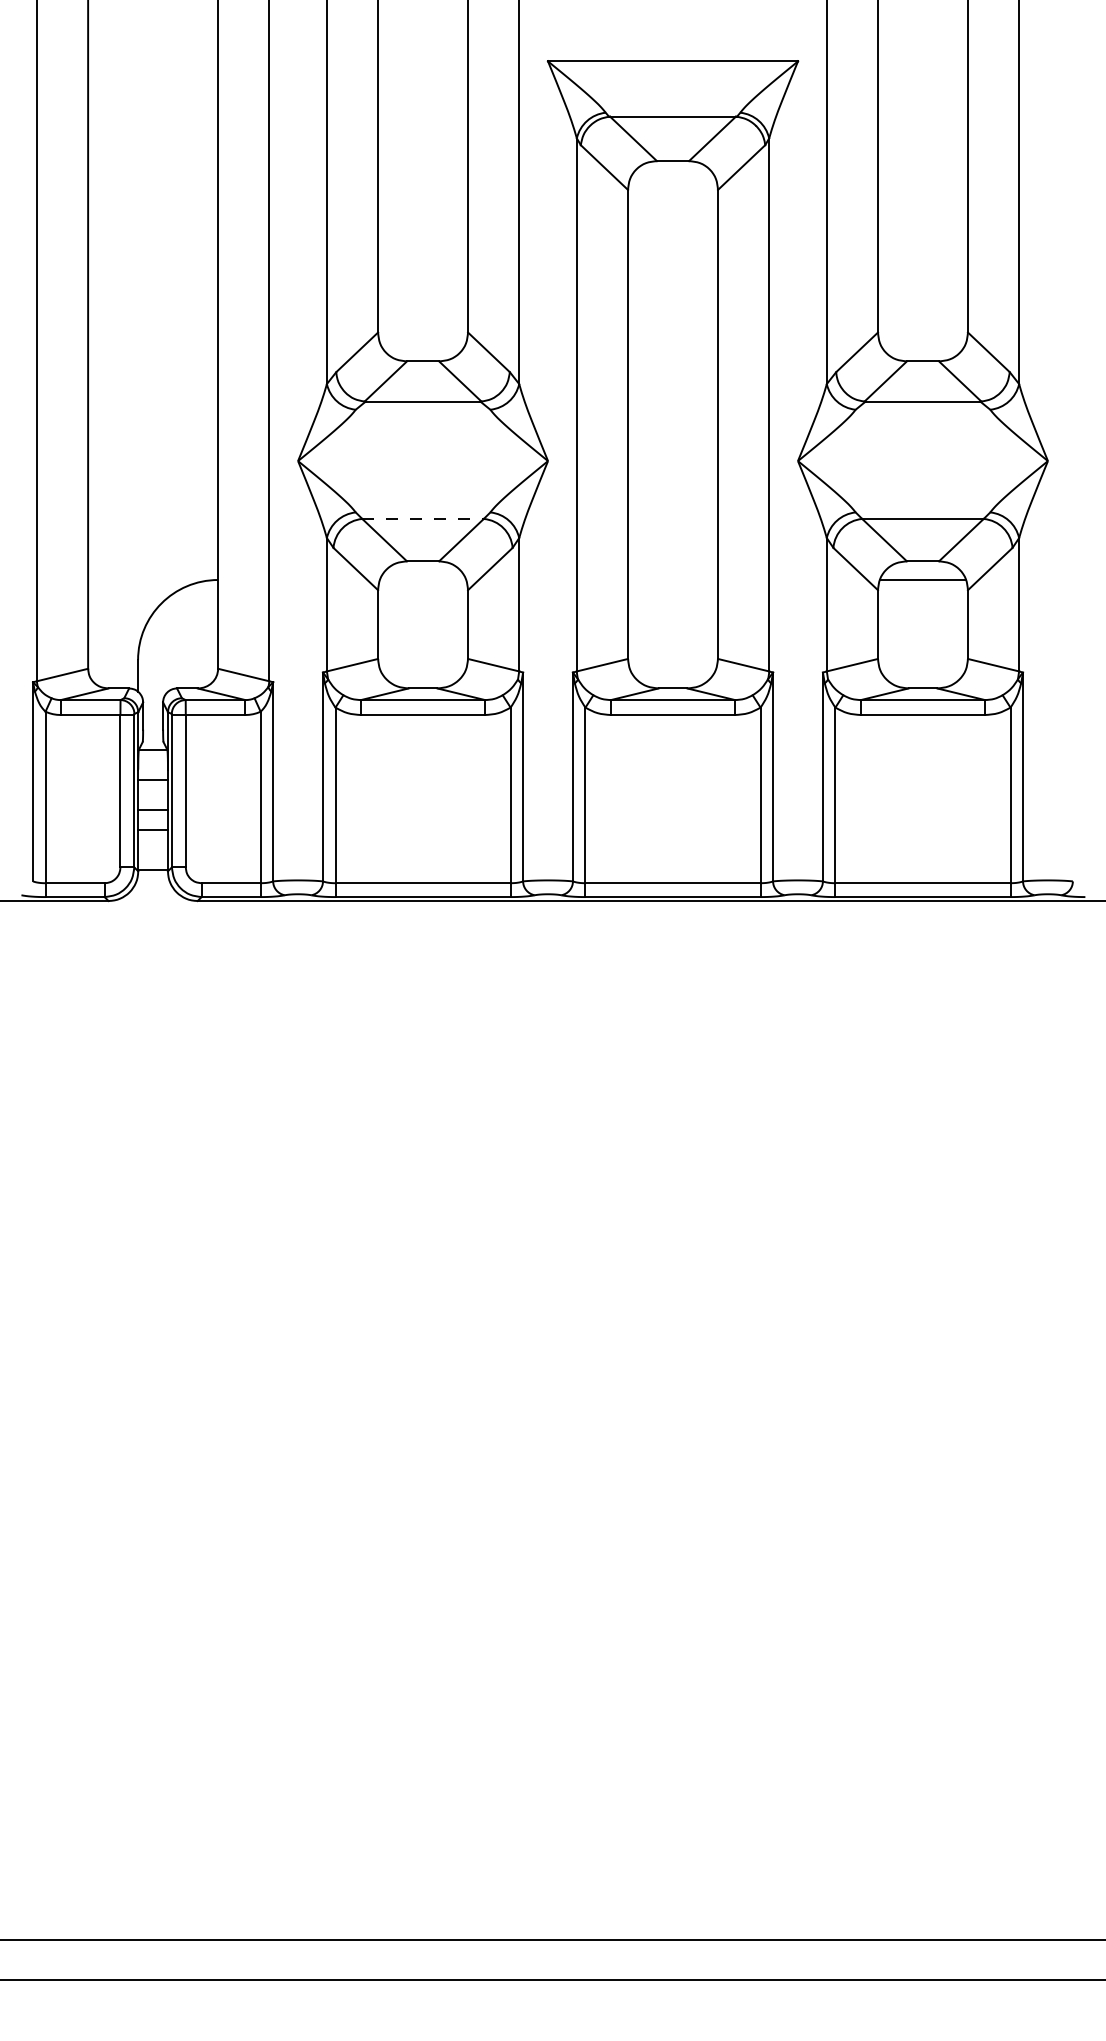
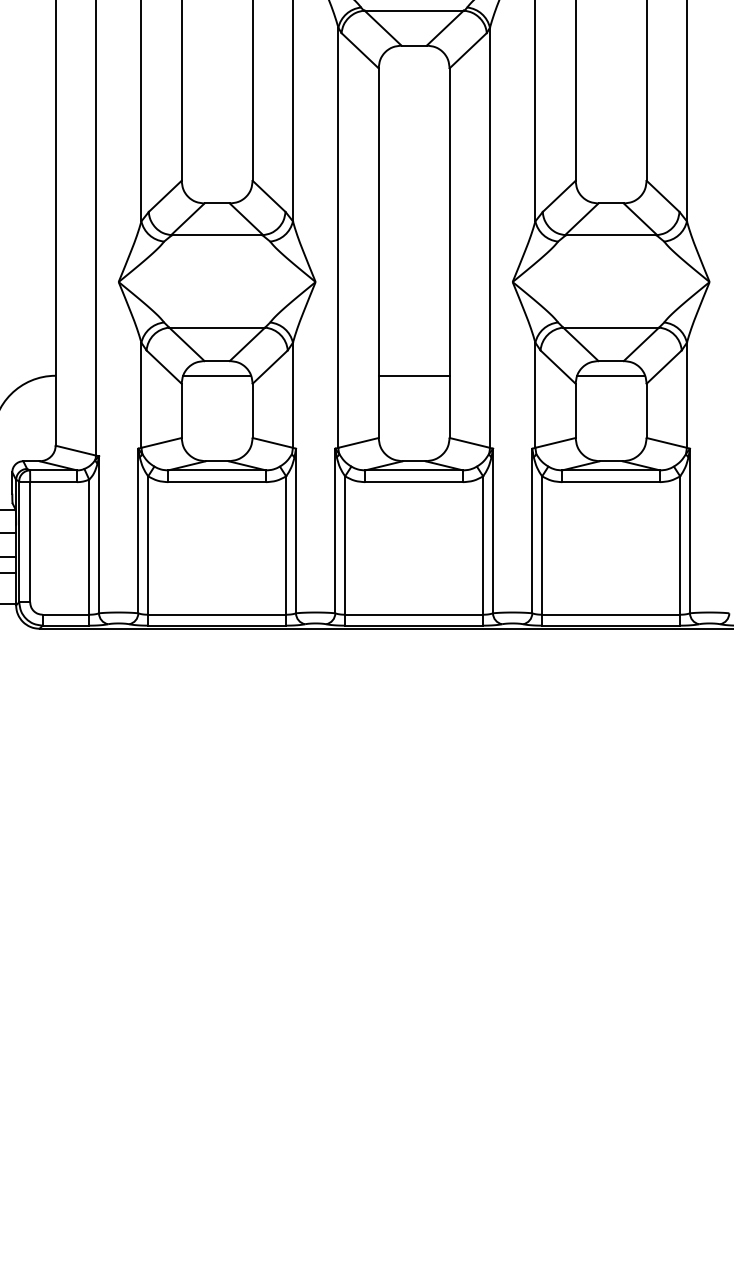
line: (423, 518) -> (217, 327), dashed -> solid
line: (422, 580) -> (216, 376), added
line: (673, 580) -> (414, 376), added

